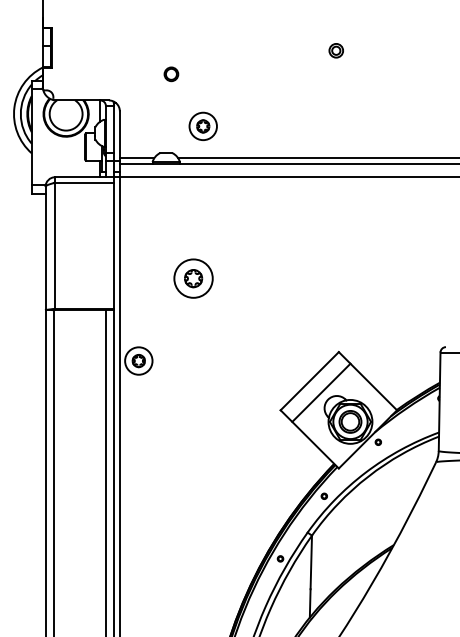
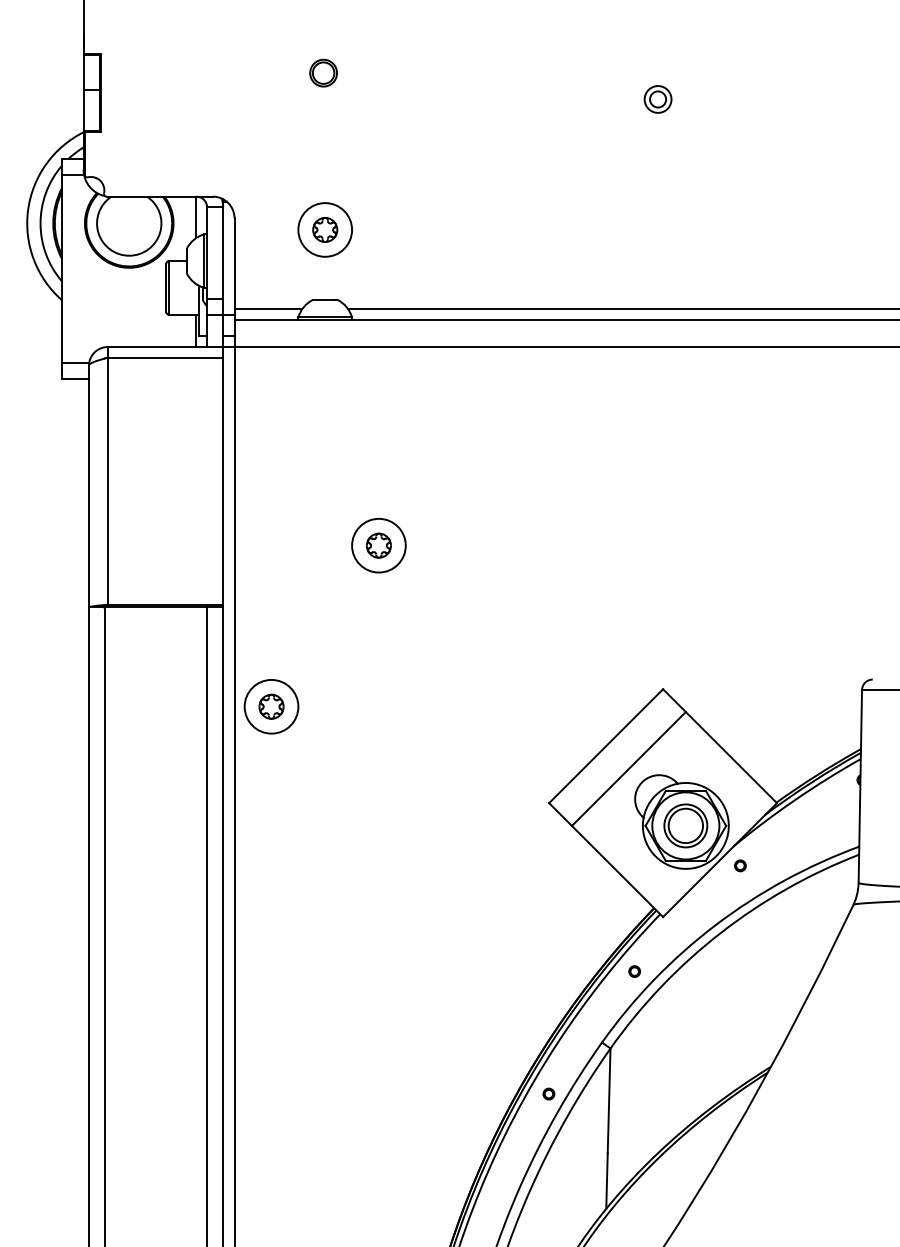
part: (171, 74) -> (323, 73), moved
part: (202, 125) -> (323, 228), moved
part: (193, 278) -> (378, 545), size x0.71

